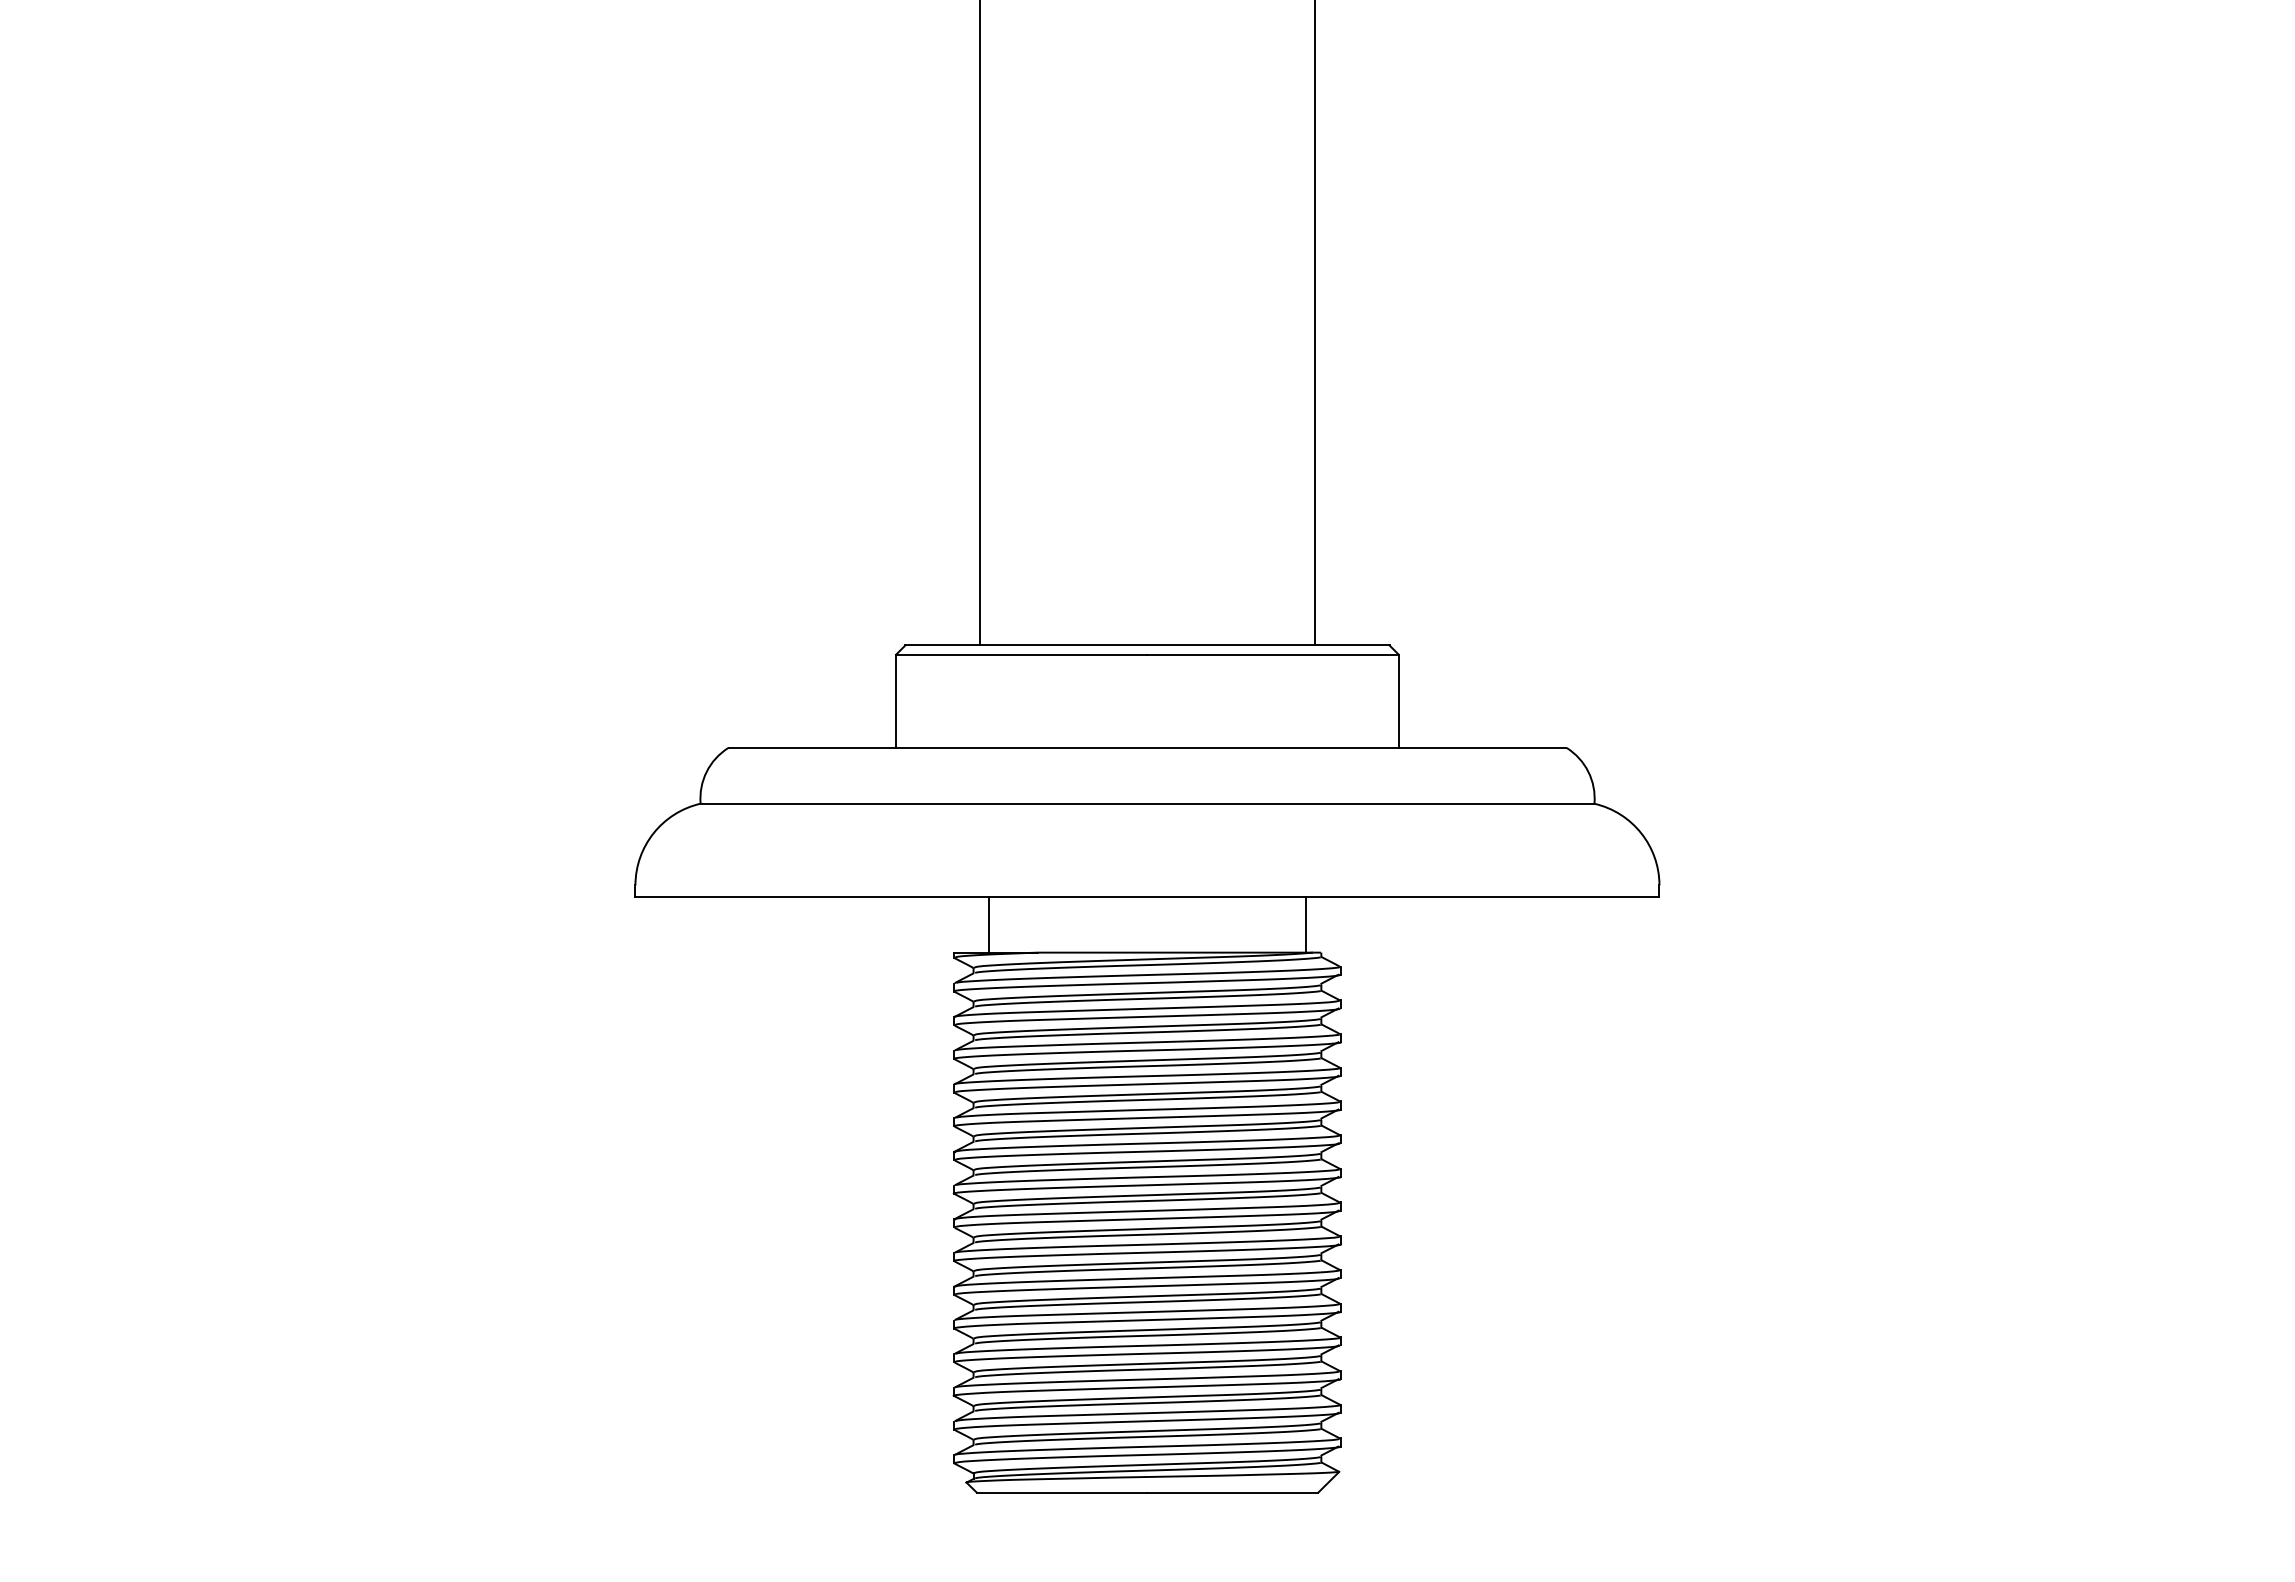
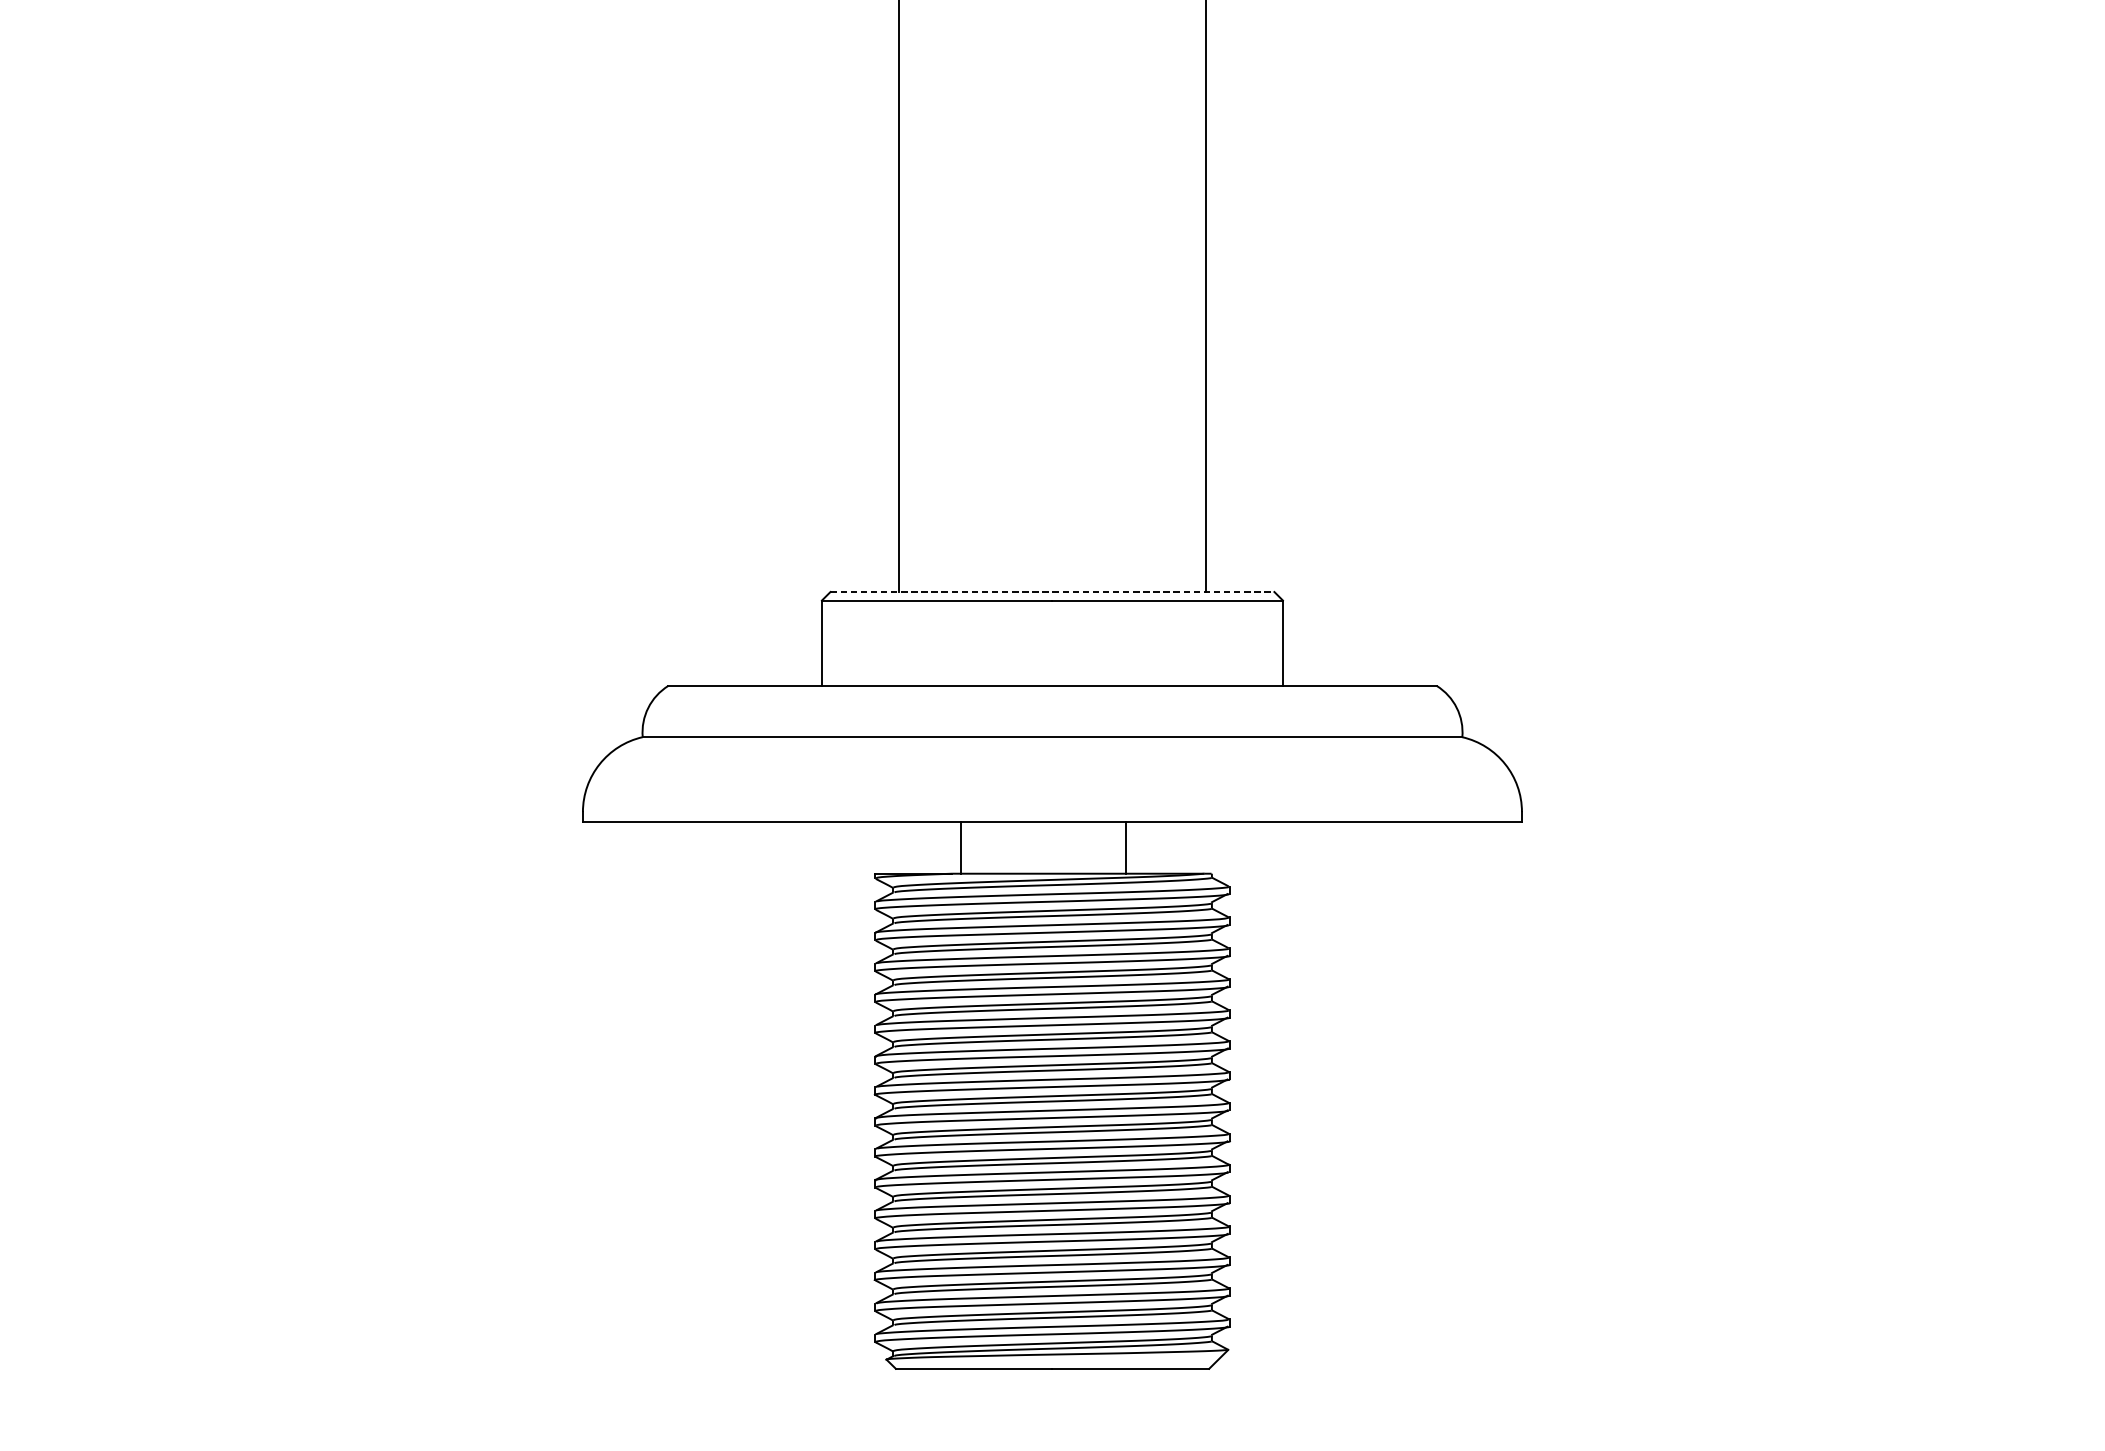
line: (1147, 645) -> (1052, 592), solid -> dashed
line: (989, 924) -> (960, 847), moved
line: (1305, 924) -> (1125, 847), moved

